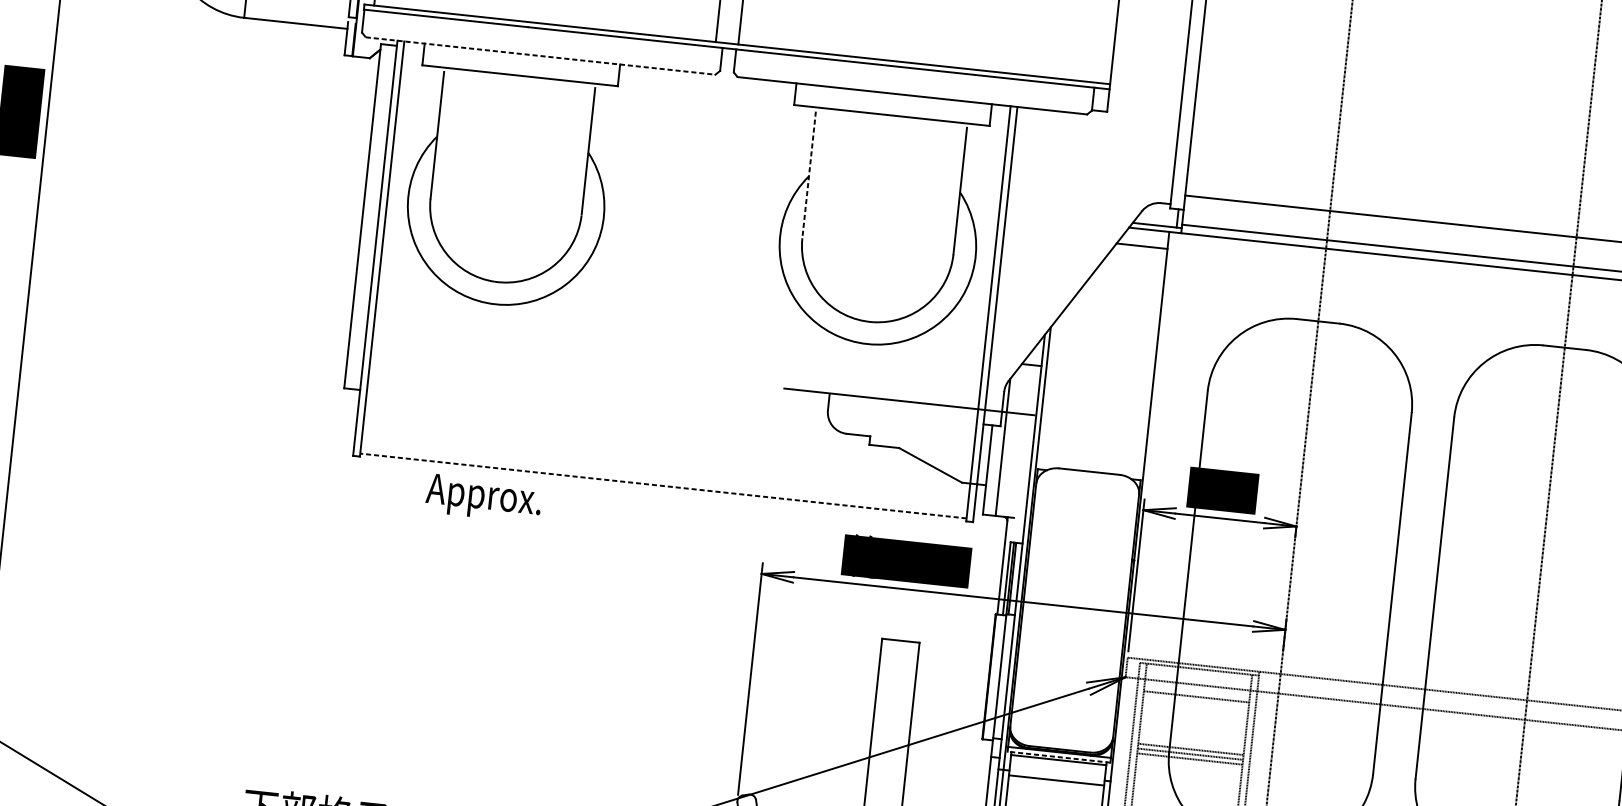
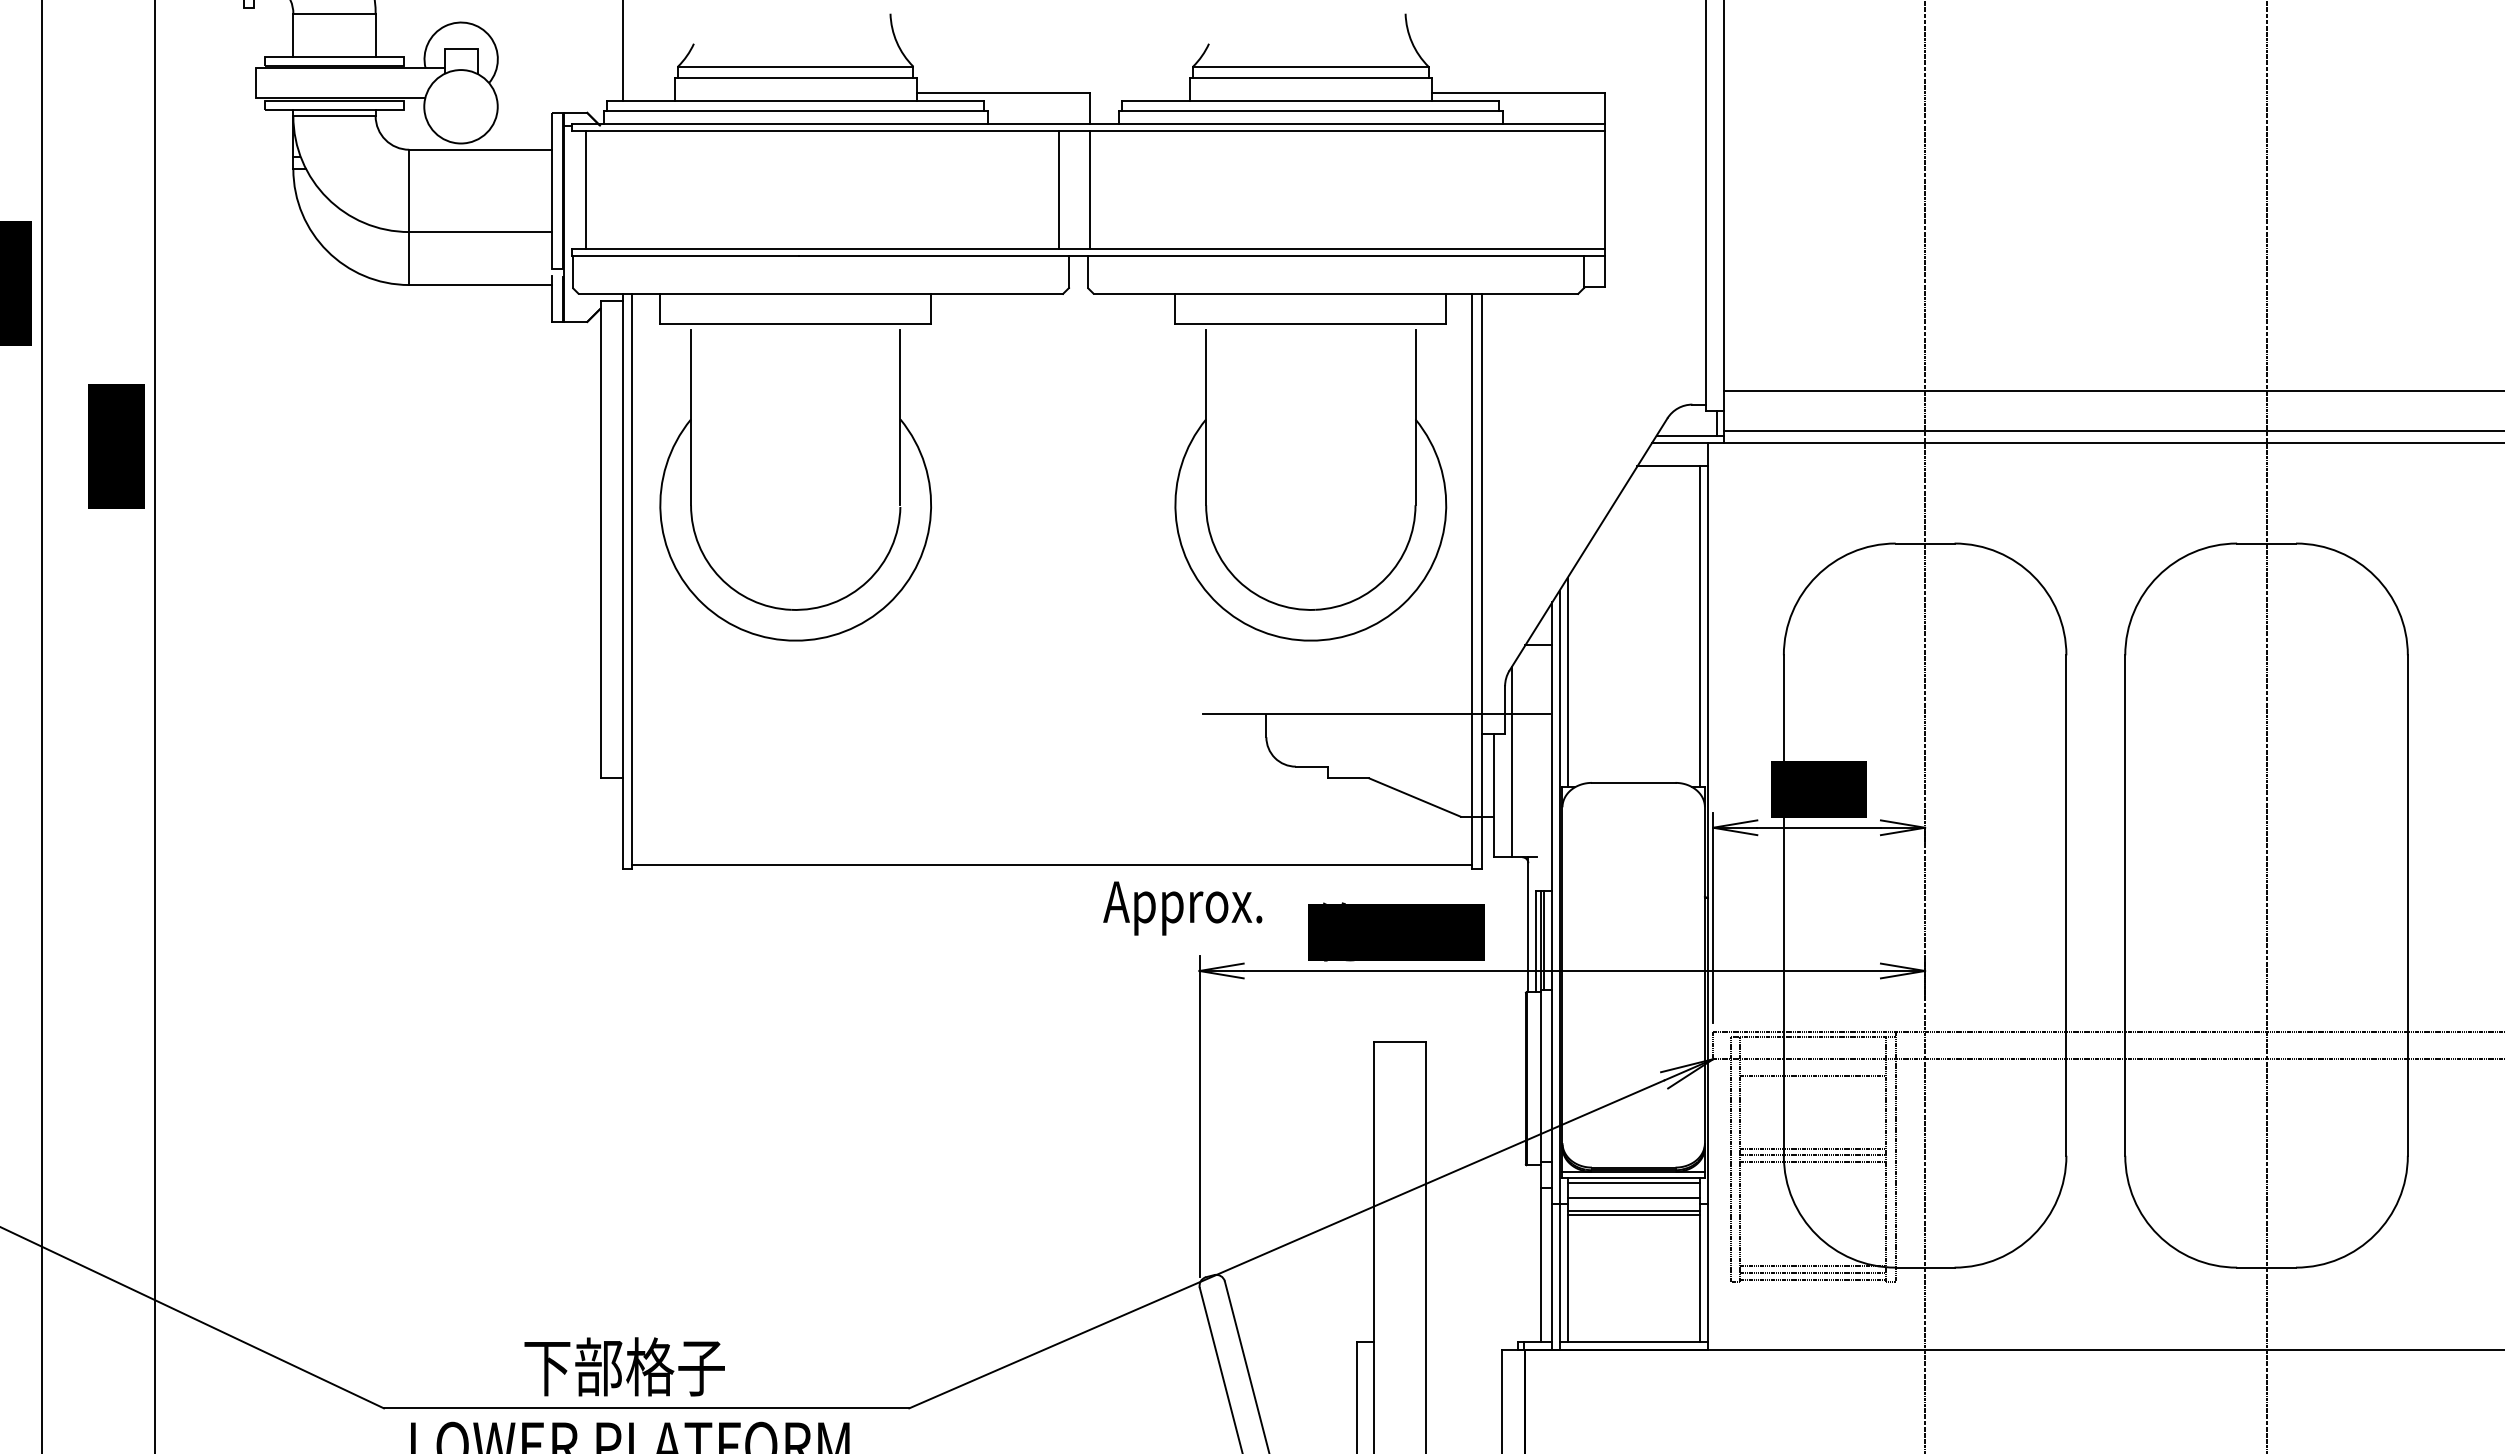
line: (541, 55) -> (821, 293), dashed -> solid
line: (809, 174) -> (1206, 417), dashed -> solid
line: (1149, 363) -> (1699, 626), added
line: (1049, 394) -> (1567, 682), added
line: (663, 485) -> (1051, 864), dashed -> solid
text: (483, 498) -> (1182, 908), moved
line: (1058, 757) -> (1633, 1178), dashed -> solid
line: (1057, 771) -> (1633, 1198), added
line: (1056, 783) -> (1633, 1214), added

